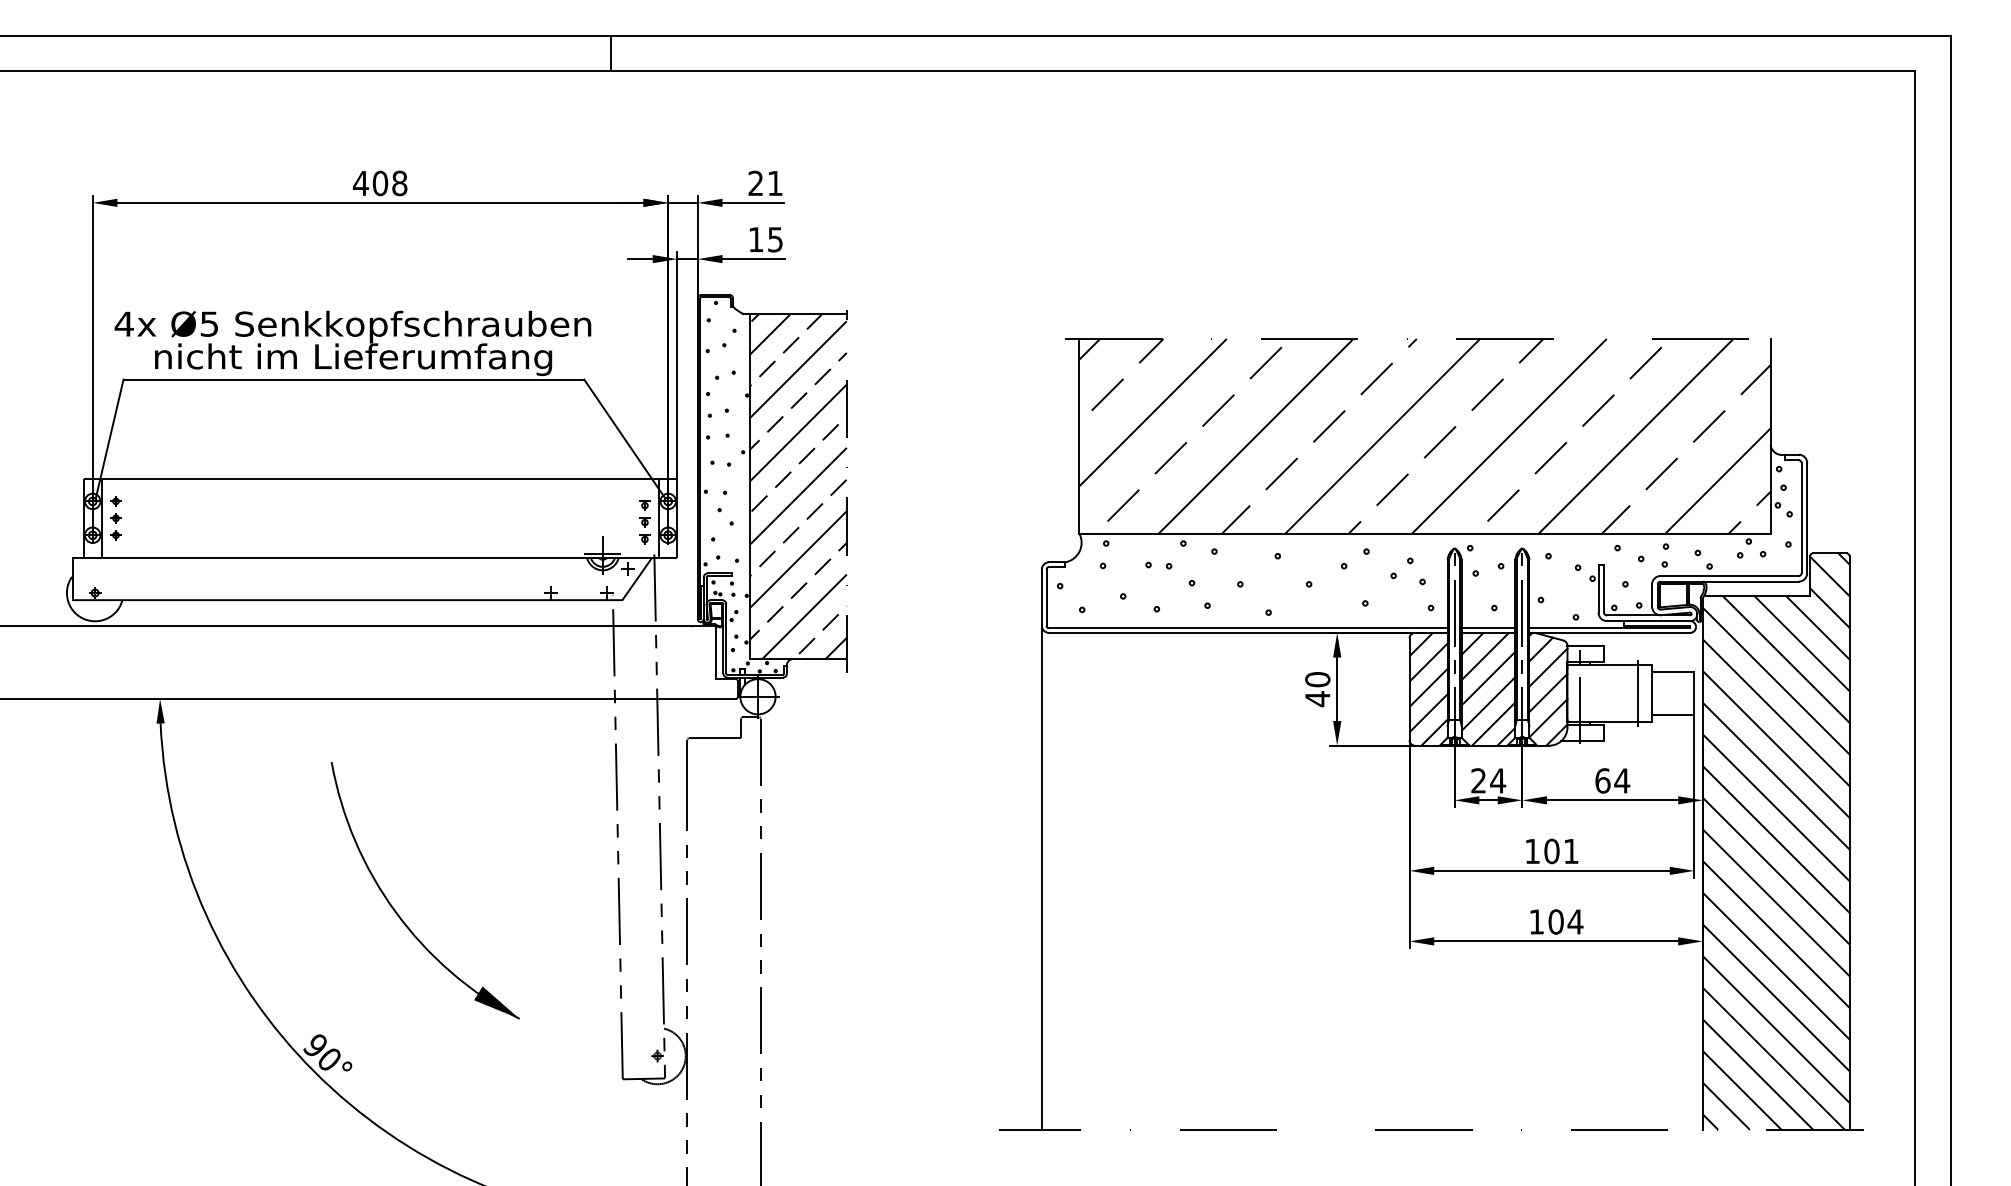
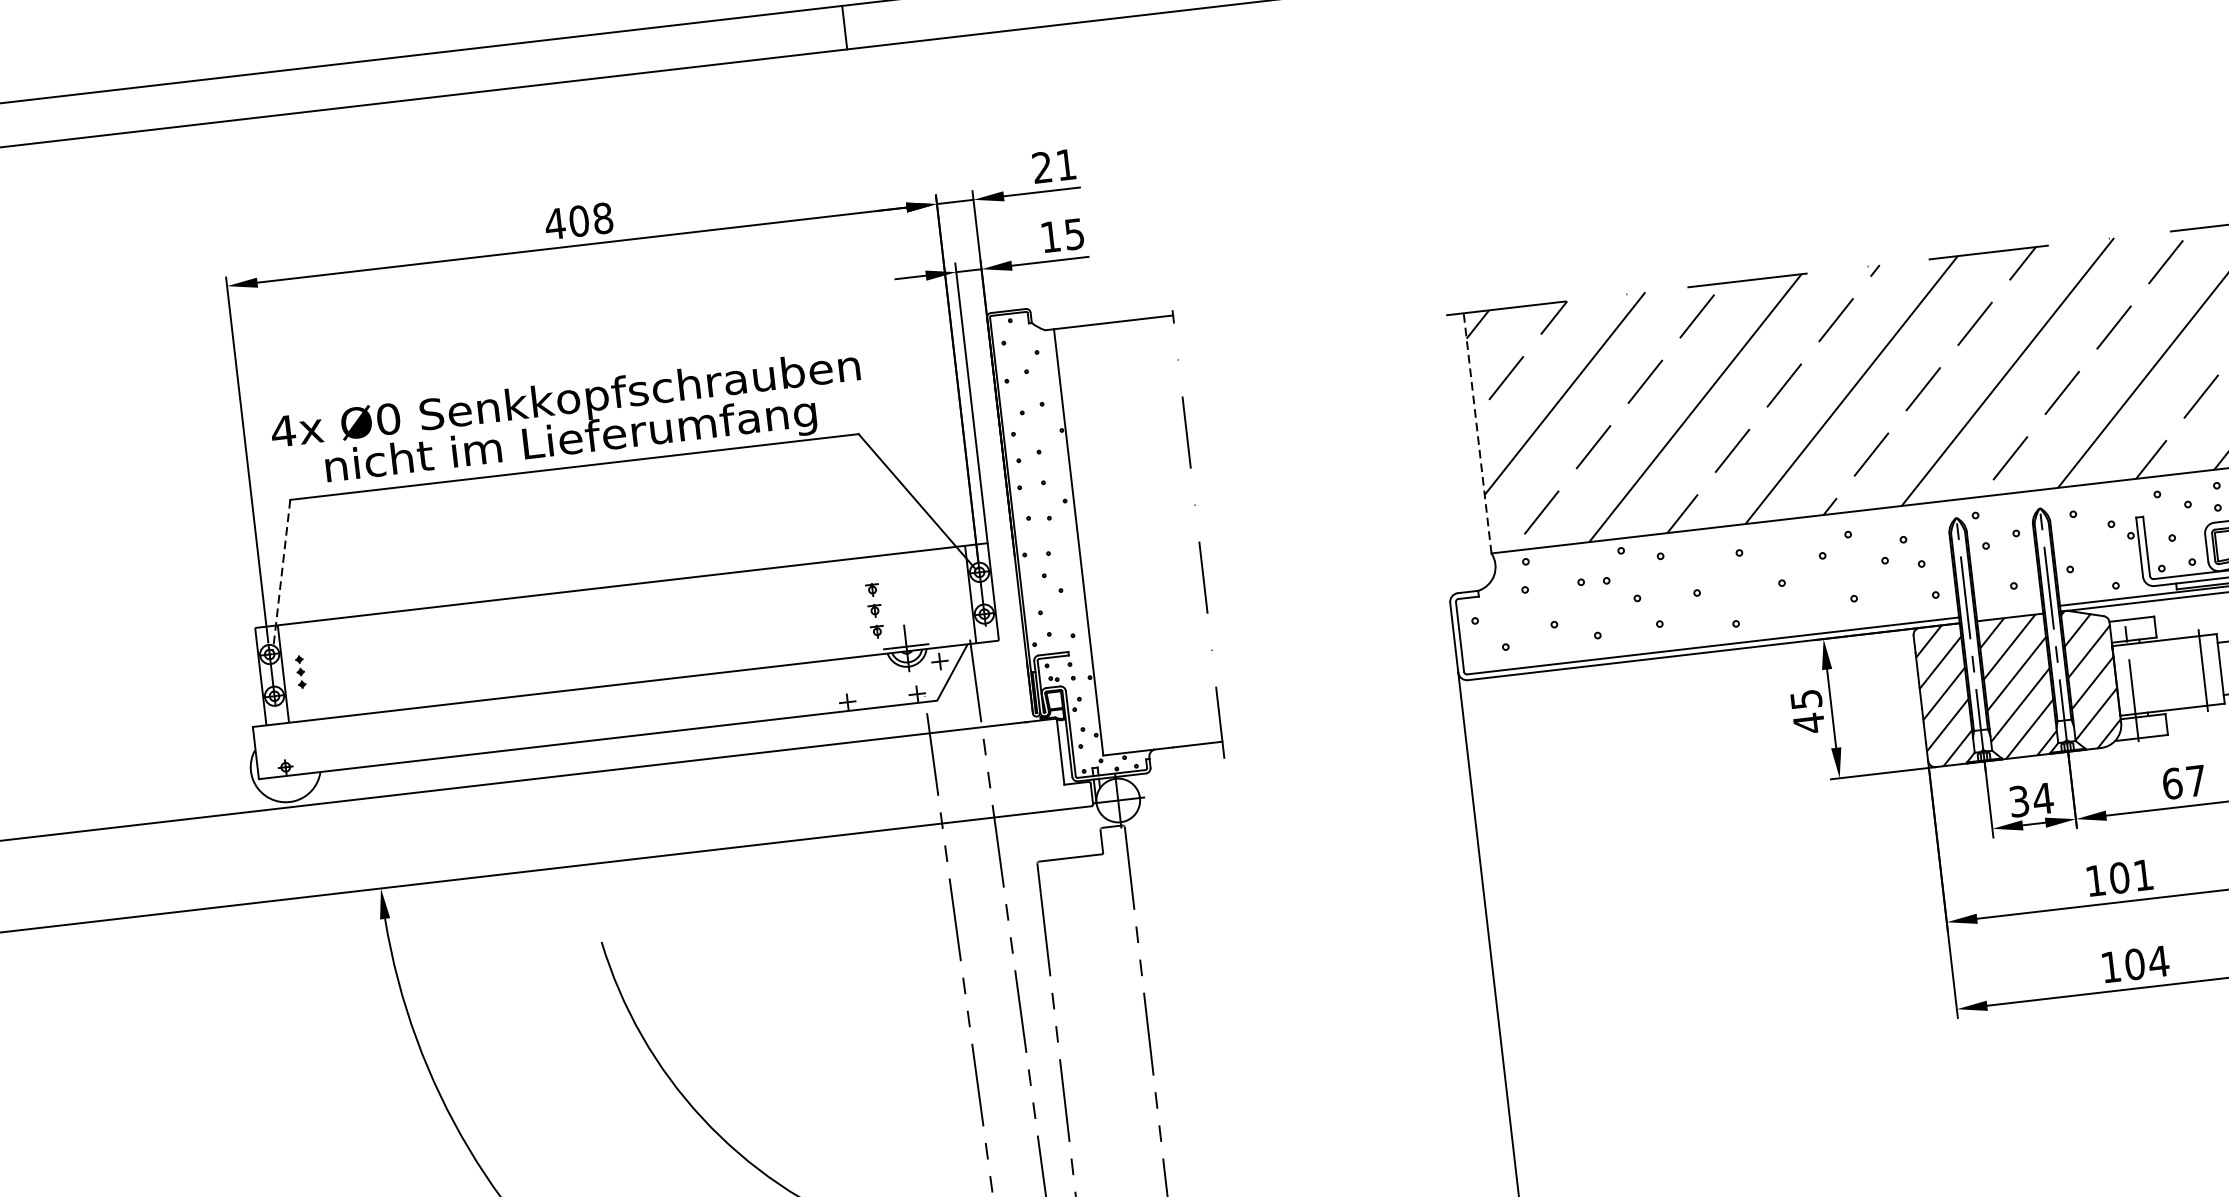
text: (209, 323) -> (388, 418), Ø5 -> Ø0
line: (1079, 435) -> (1477, 432), solid -> dashed
line: (109, 439) -> (281, 575), solid -> dashed
hatch: (798, 486) -> (1138, 535), removed
part: (115, 518) -> (300, 672), size x0.6
part: (644, 522) -> (874, 610), moved
line: (1488, 628) -> (2009, 612), removed
text: (1317, 679) -> (1805, 699), 40 -> 45
text: (1478, 780) -> (2018, 800), 24 -> 34
text: (1622, 780) -> (2196, 780), 64 -> 67

